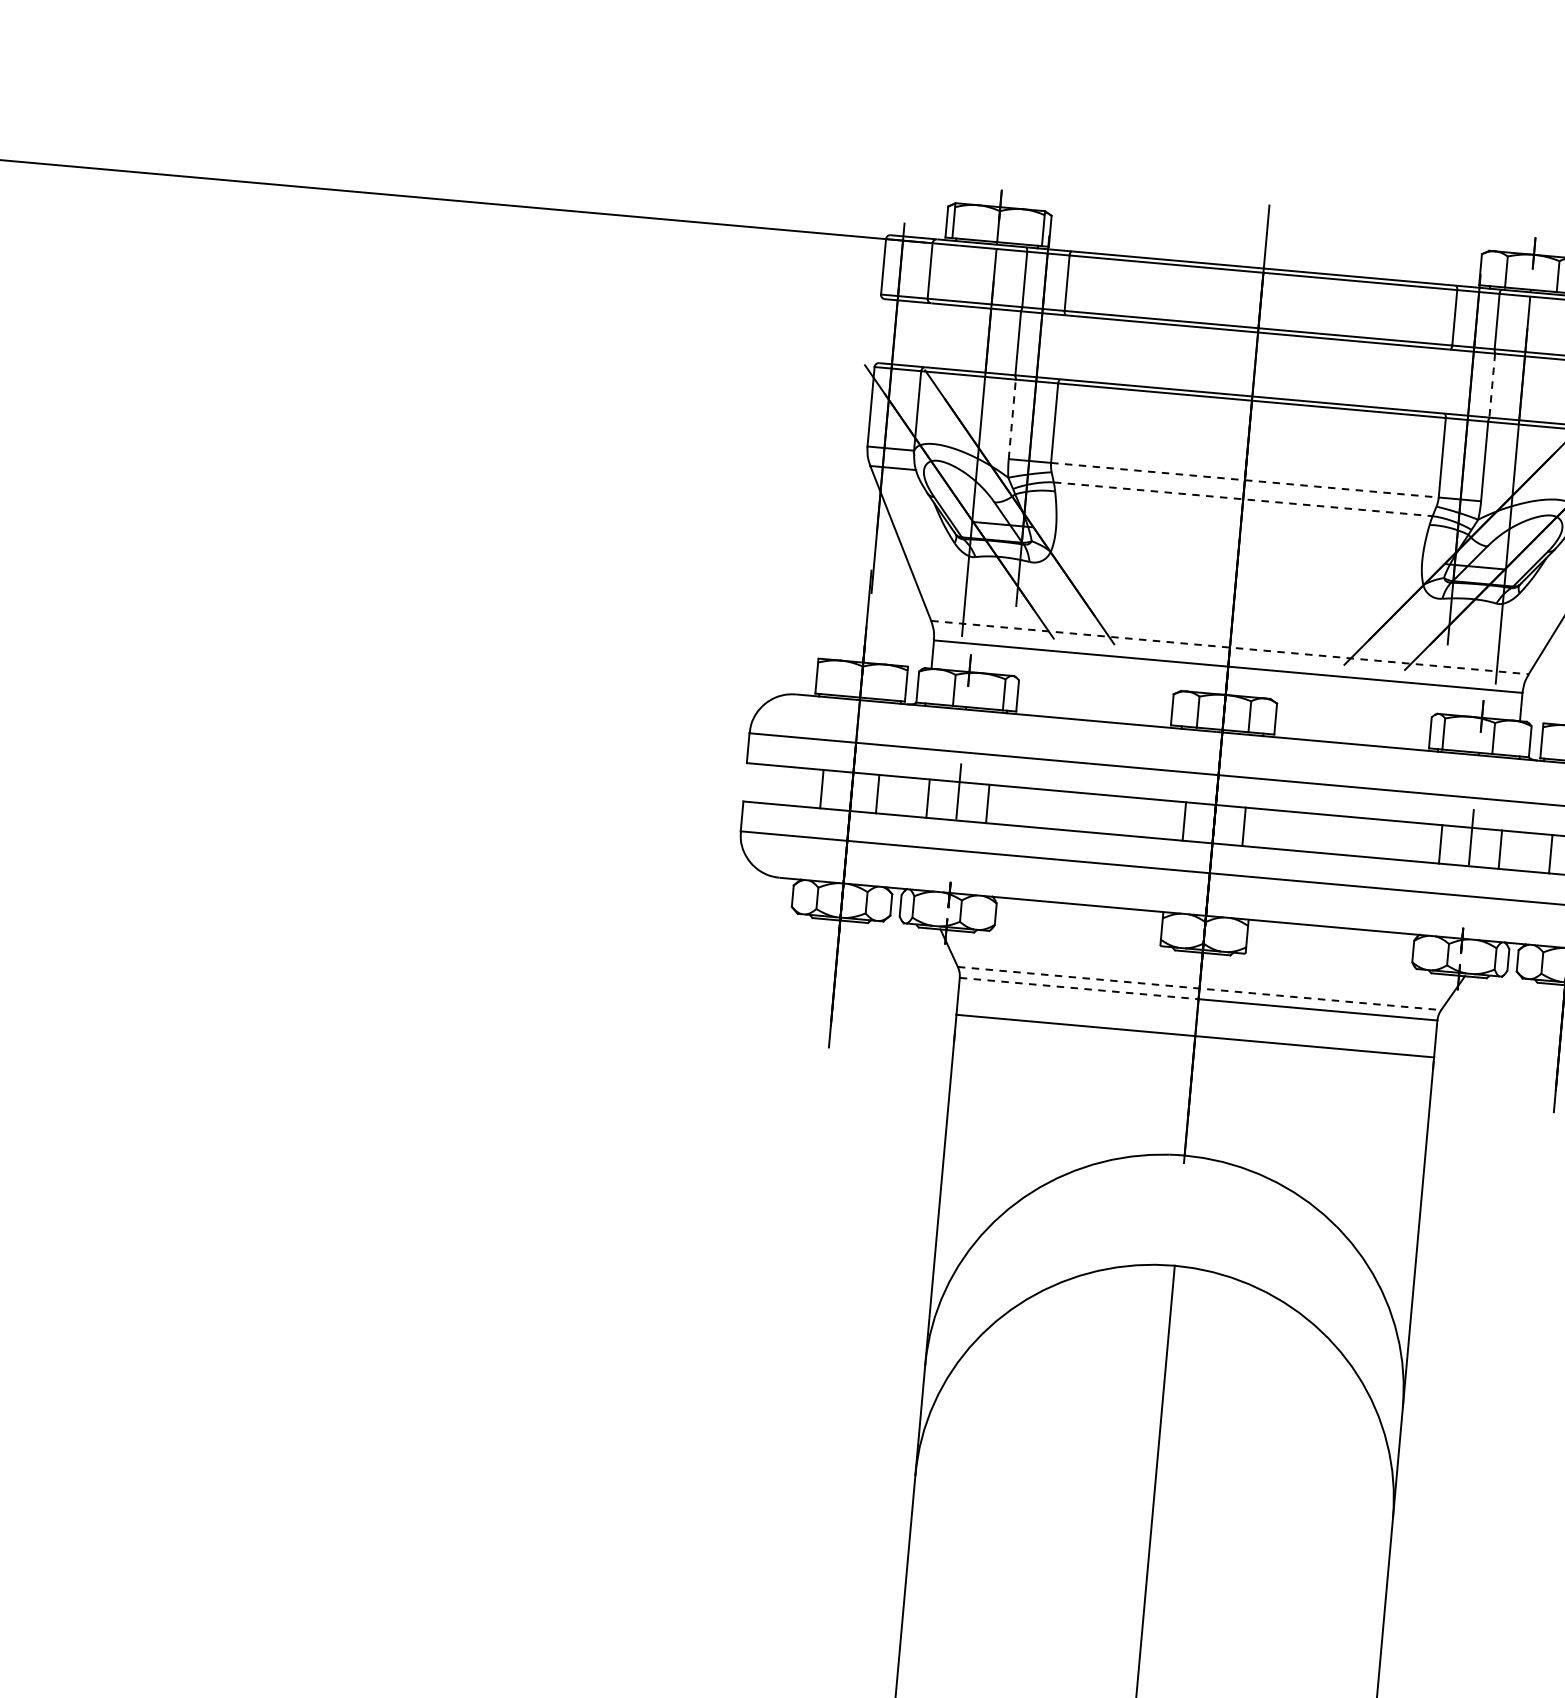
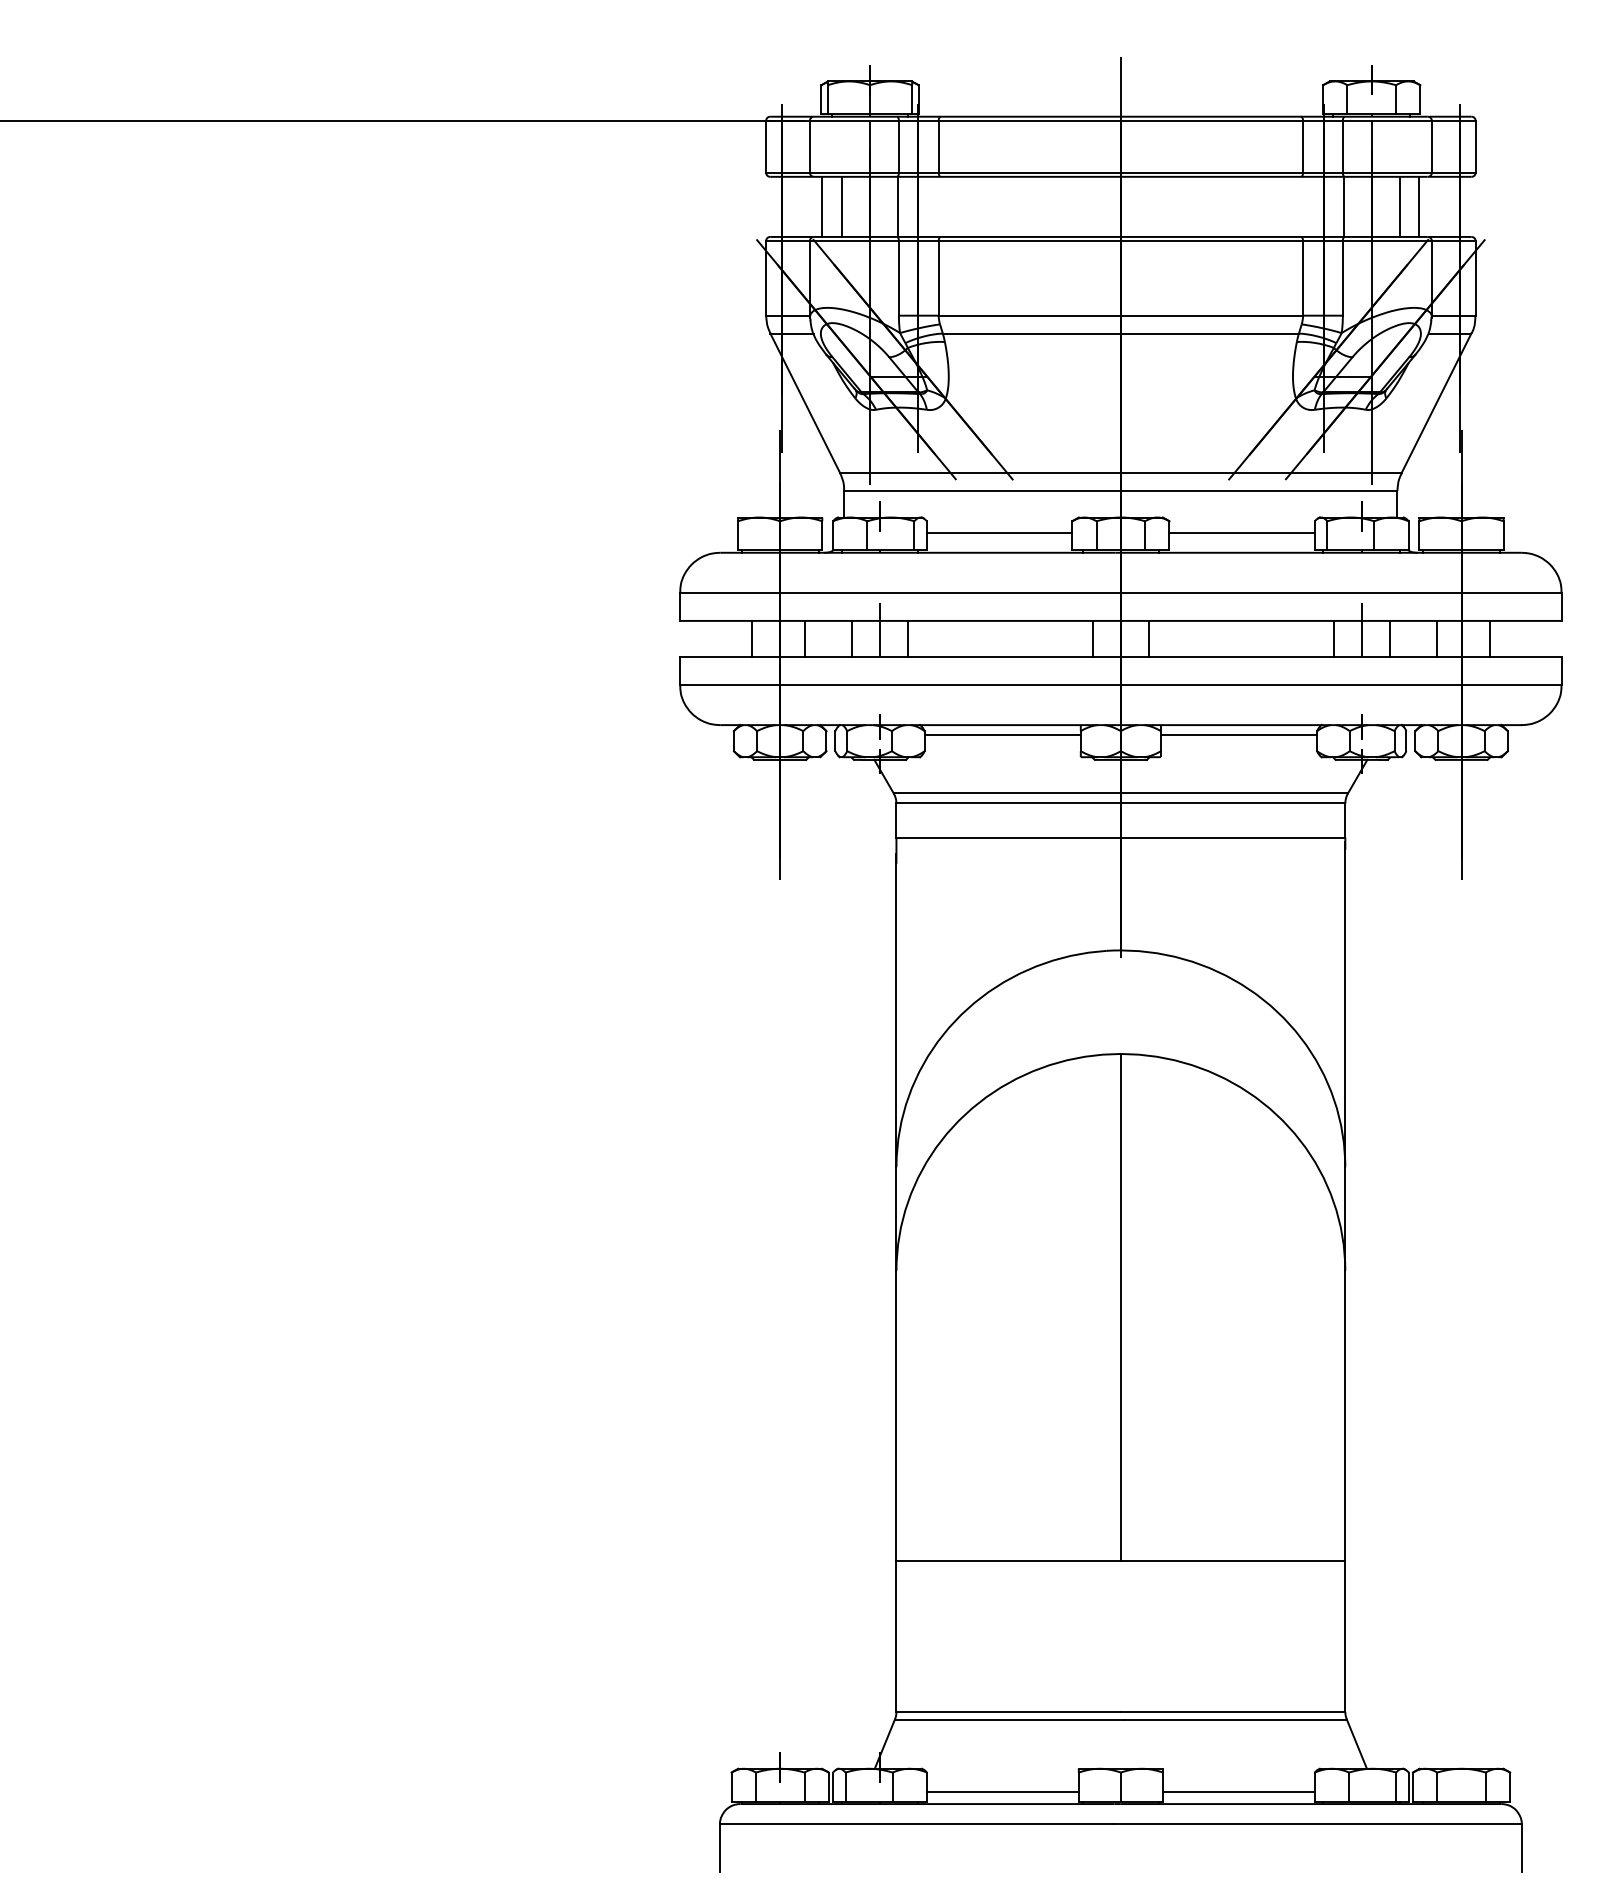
line: (937, 335) -> (822, 206), added
line: (959, 337) -> (842, 206), added
line: (1492, 386) -> (1343, 207), dashed -> solid
line: (1551, 390) -> (1399, 206), added
line: (1011, 418) -> (898, 277), dashed -> solid
line: (1245, 480) -> (1121, 315), dashed -> solid
line: (1243, 499) -> (1121, 333), dashed -> solid
line: (1229, 647) -> (1120, 472), dashed -> solid
line: (1095, 699) -> (999, 532), added
line: (1352, 722) -> (1241, 532), added
line: (1079, 915) -> (1002, 735), added
line: (1330, 938) -> (1238, 735), added
line: (1080, 988) -> (1009, 803), dashed -> solid
line: (1200, 988) -> (1121, 793), dashed -> solid

